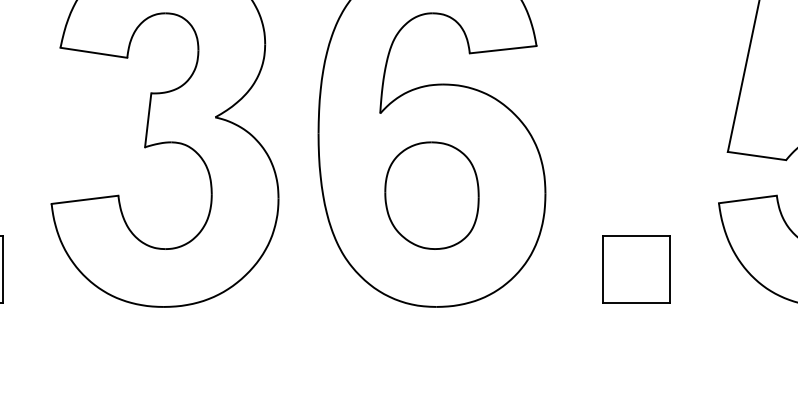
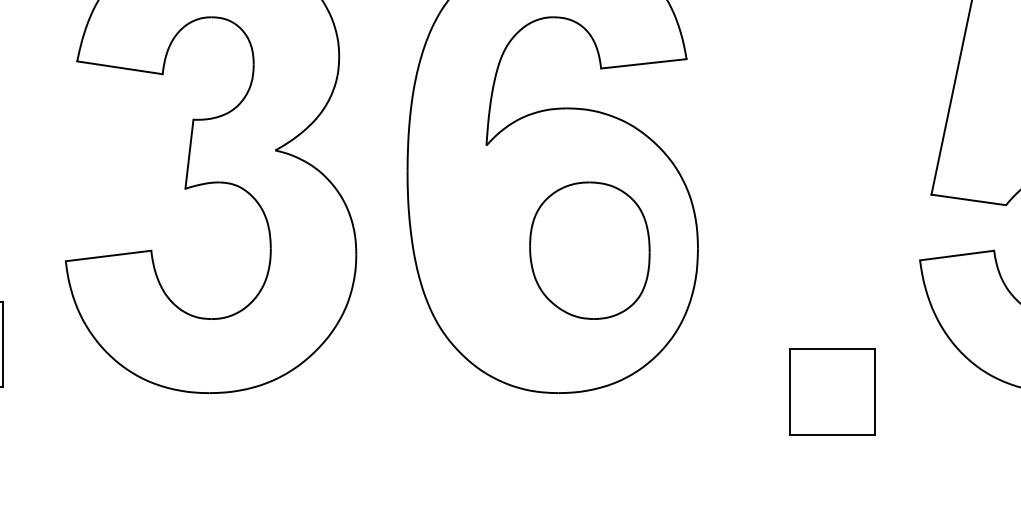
part: (431, 195) -> (589, 250), moved
part: (636, 269) -> (832, 392), moved

